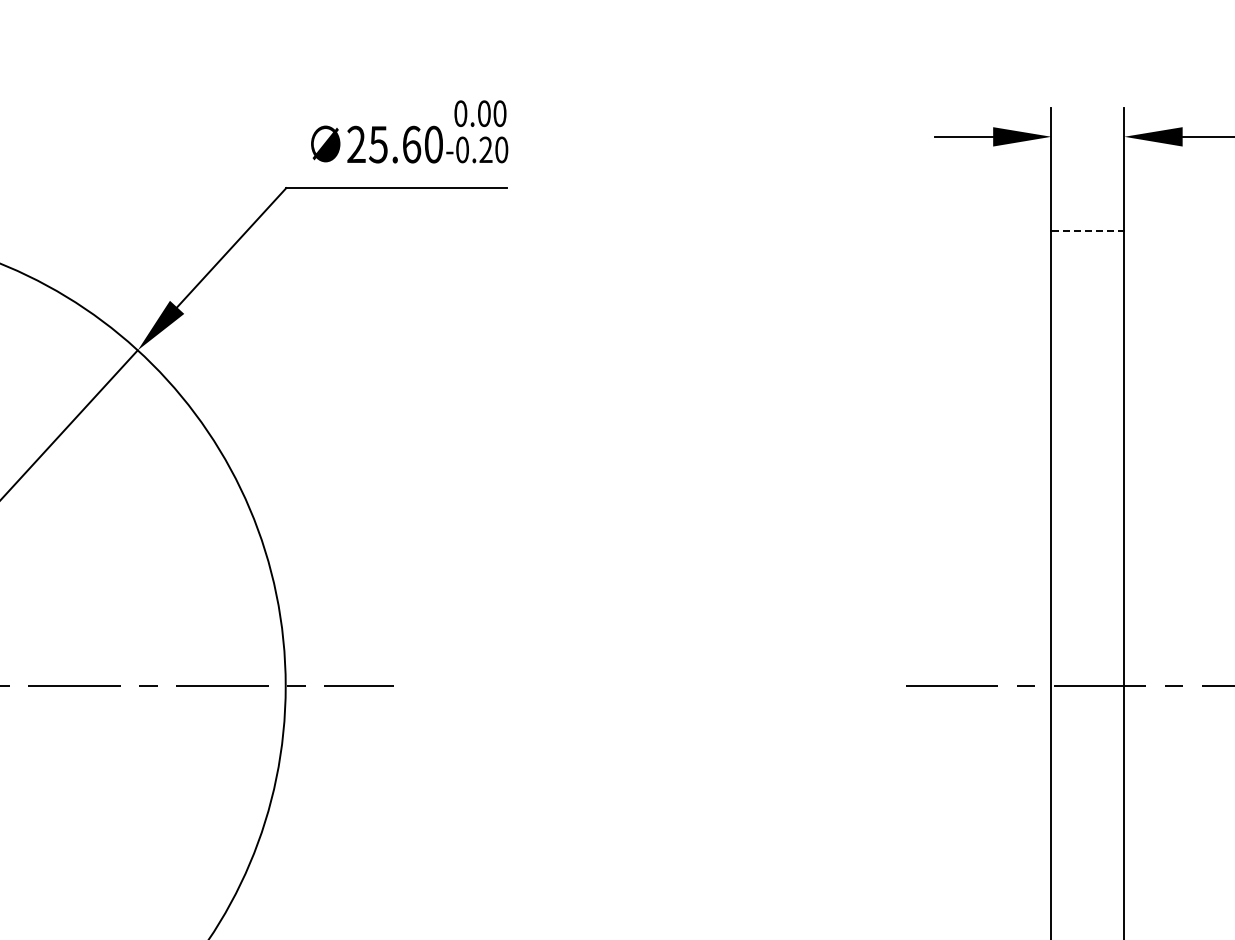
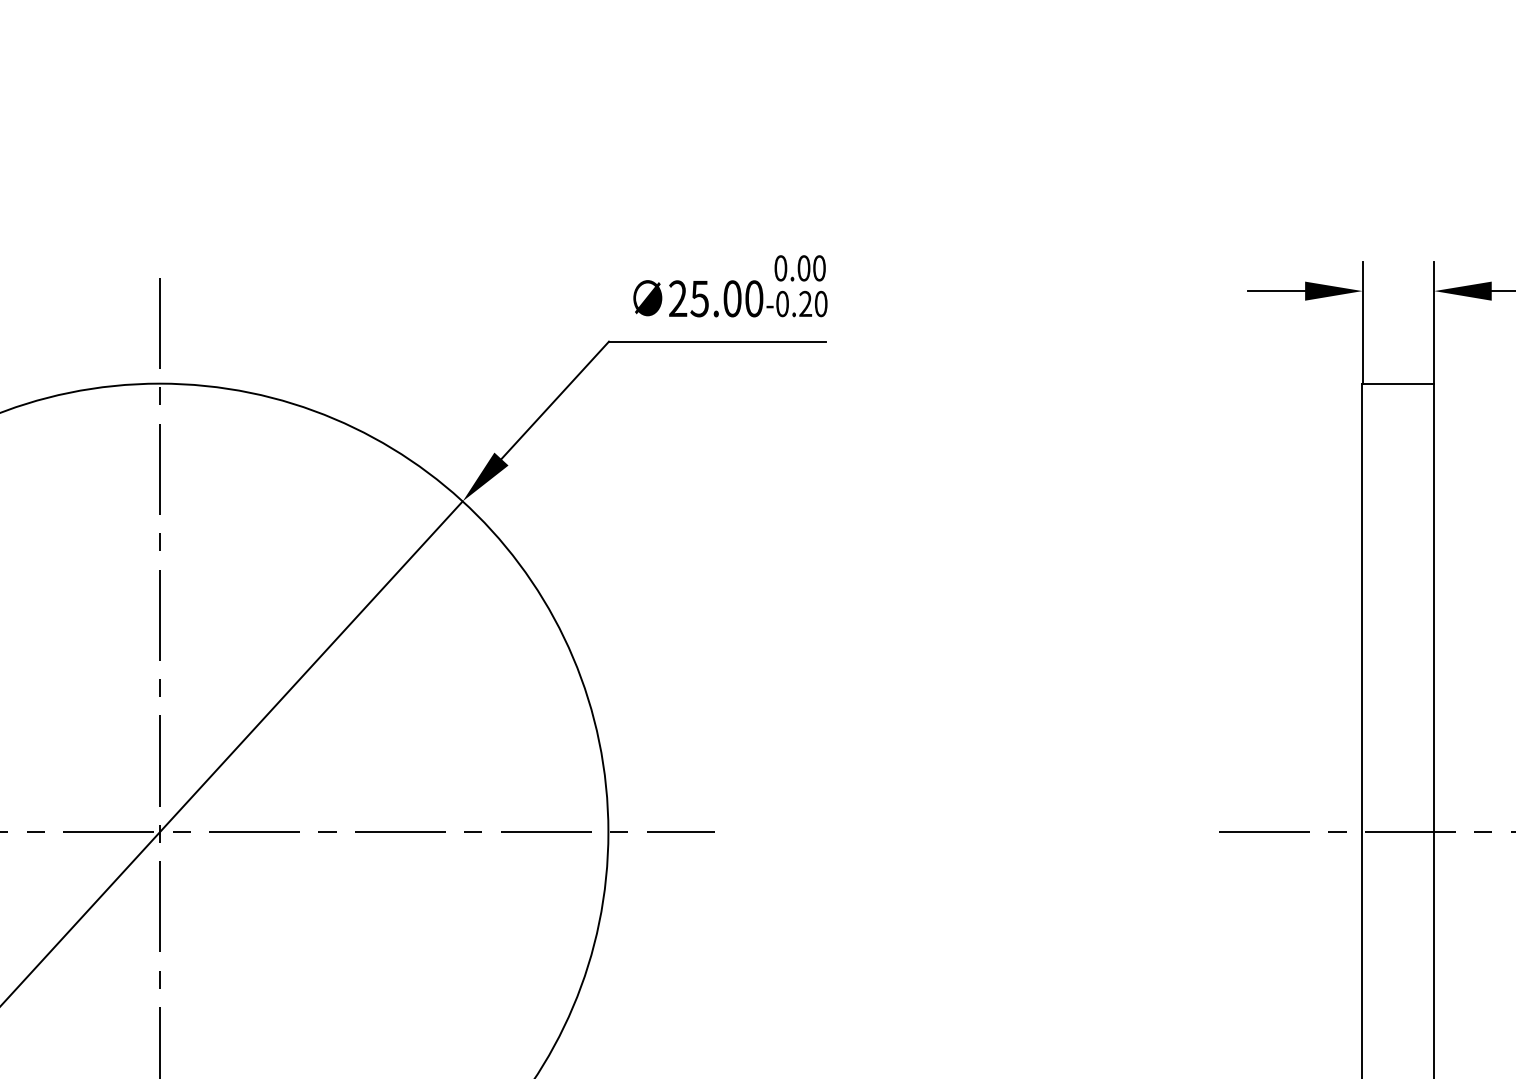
text: (411, 144) -> (732, 298), 25.60 -> 25.00
line: (1087, 230) -> (1398, 383), dashed -> solid

